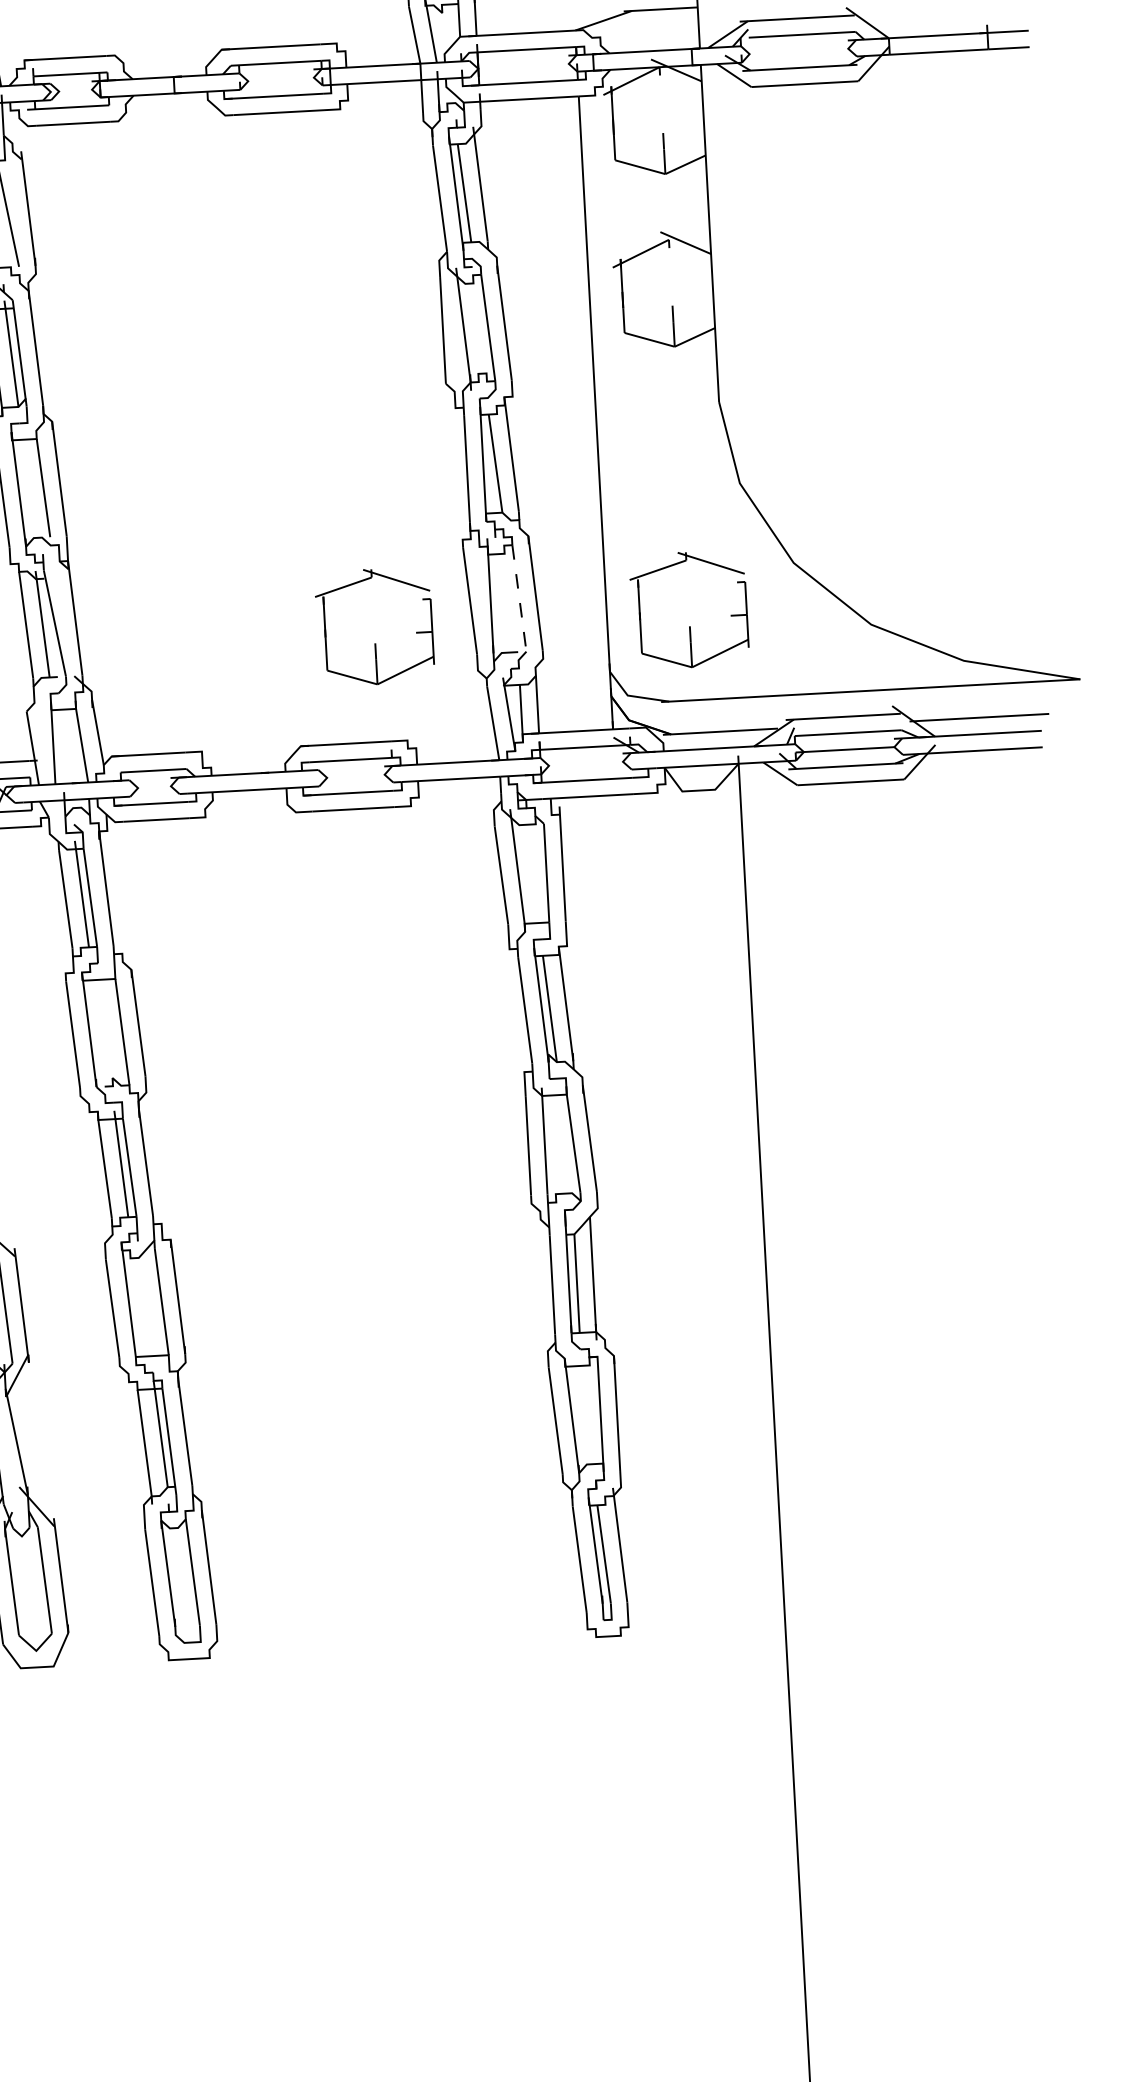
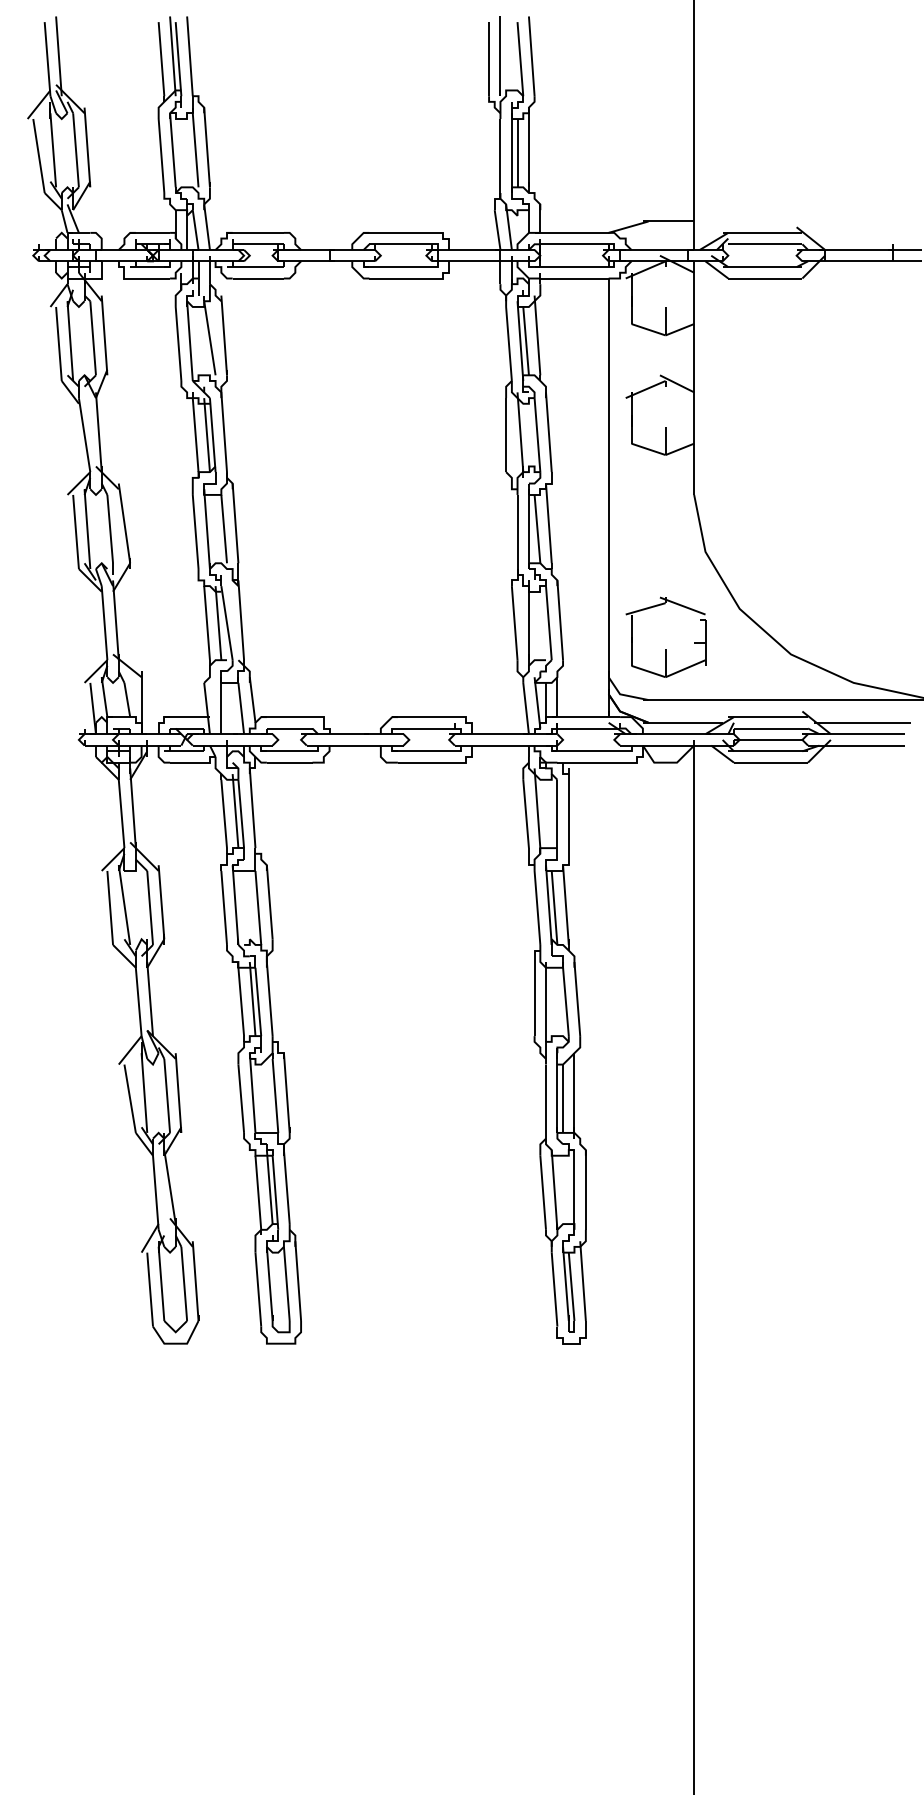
line: (518, 598) -> (548, 623), dashed -> solid
part: (375, 644) -> (447, 649), removed

